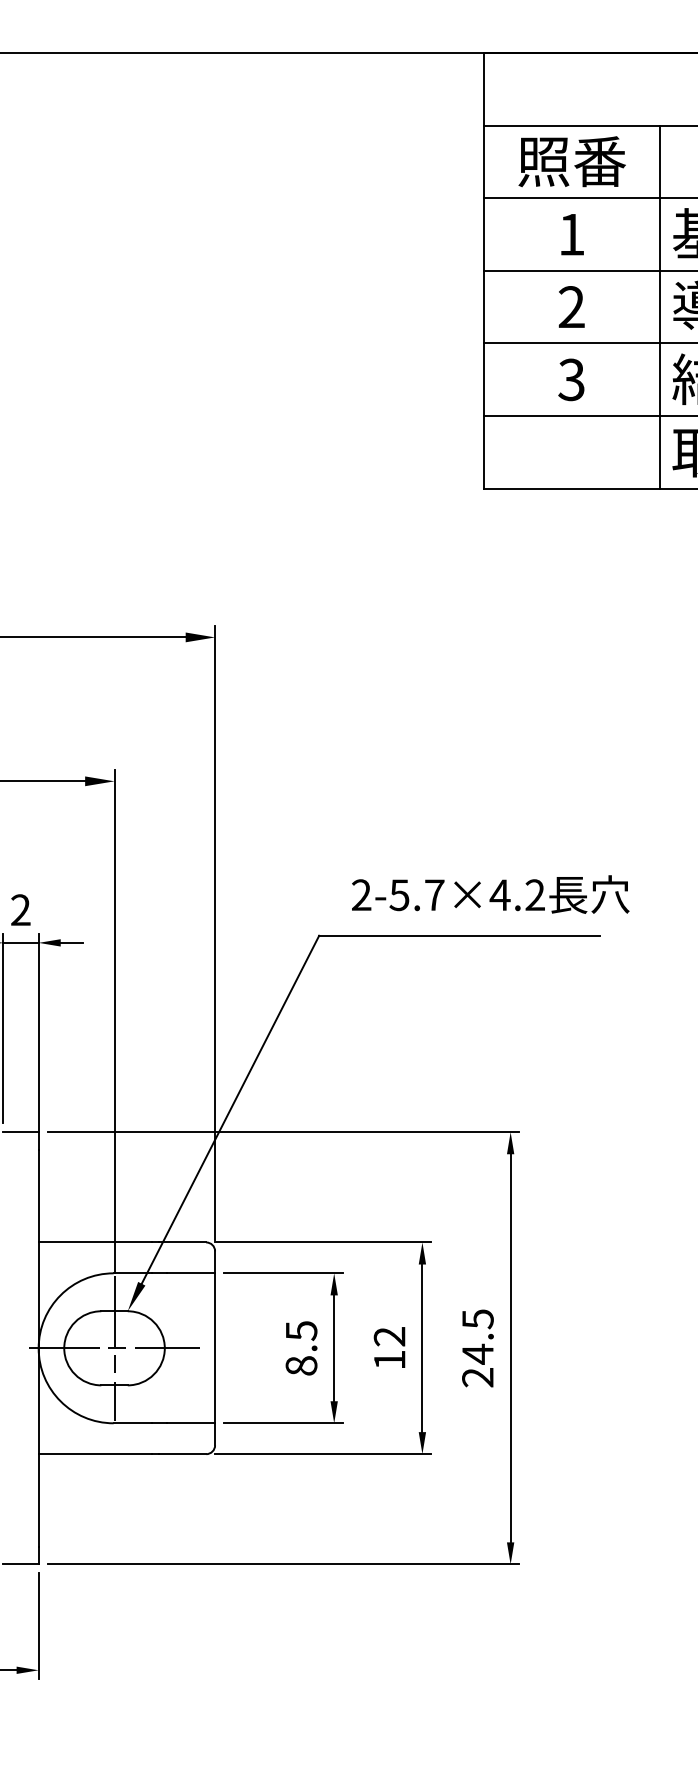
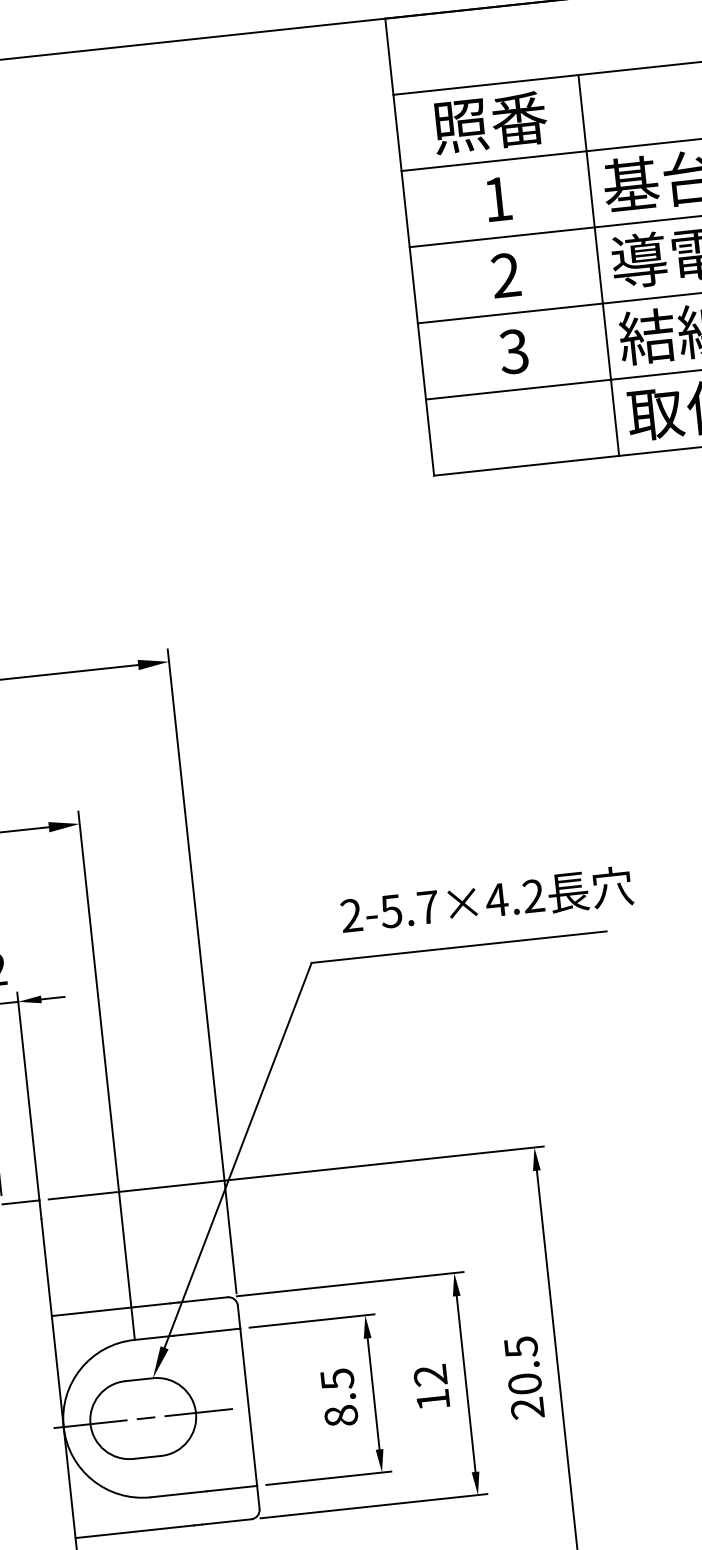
line: (114, 1347) -> (143, 1417), removed
text: (477, 1353) -> (524, 1383), 24.5 -> 20.5

